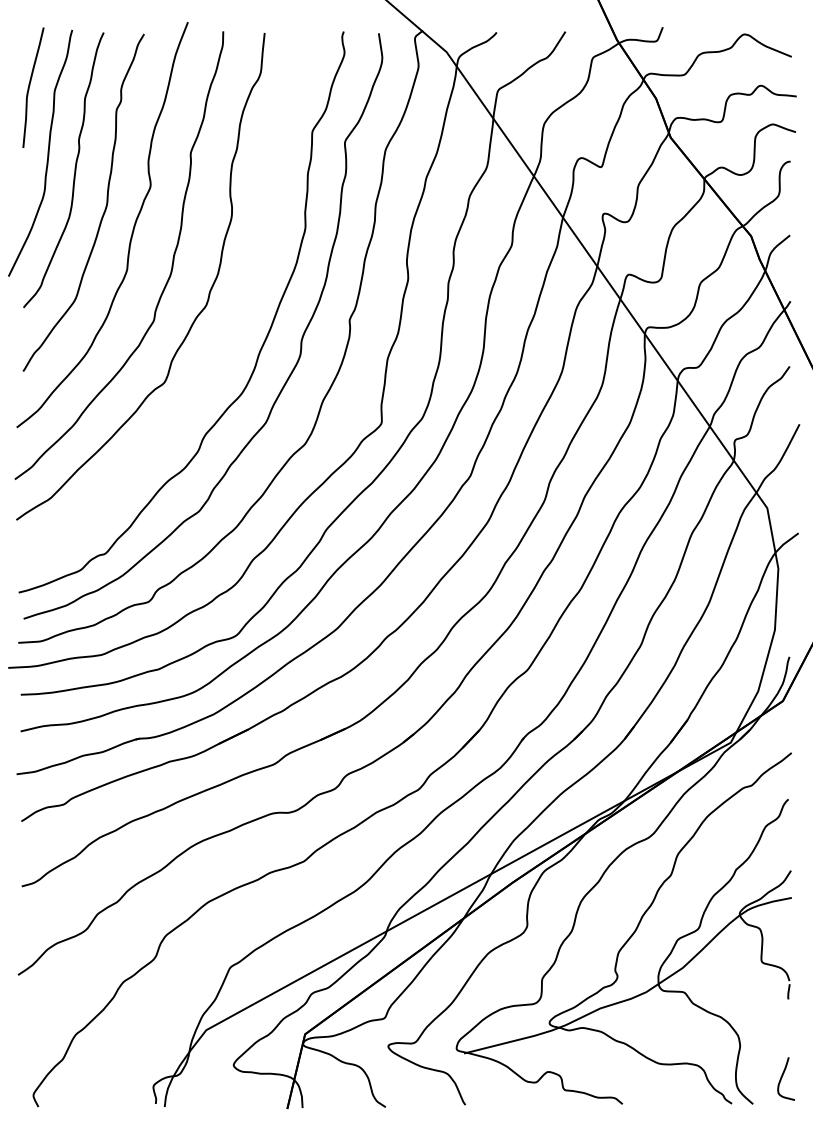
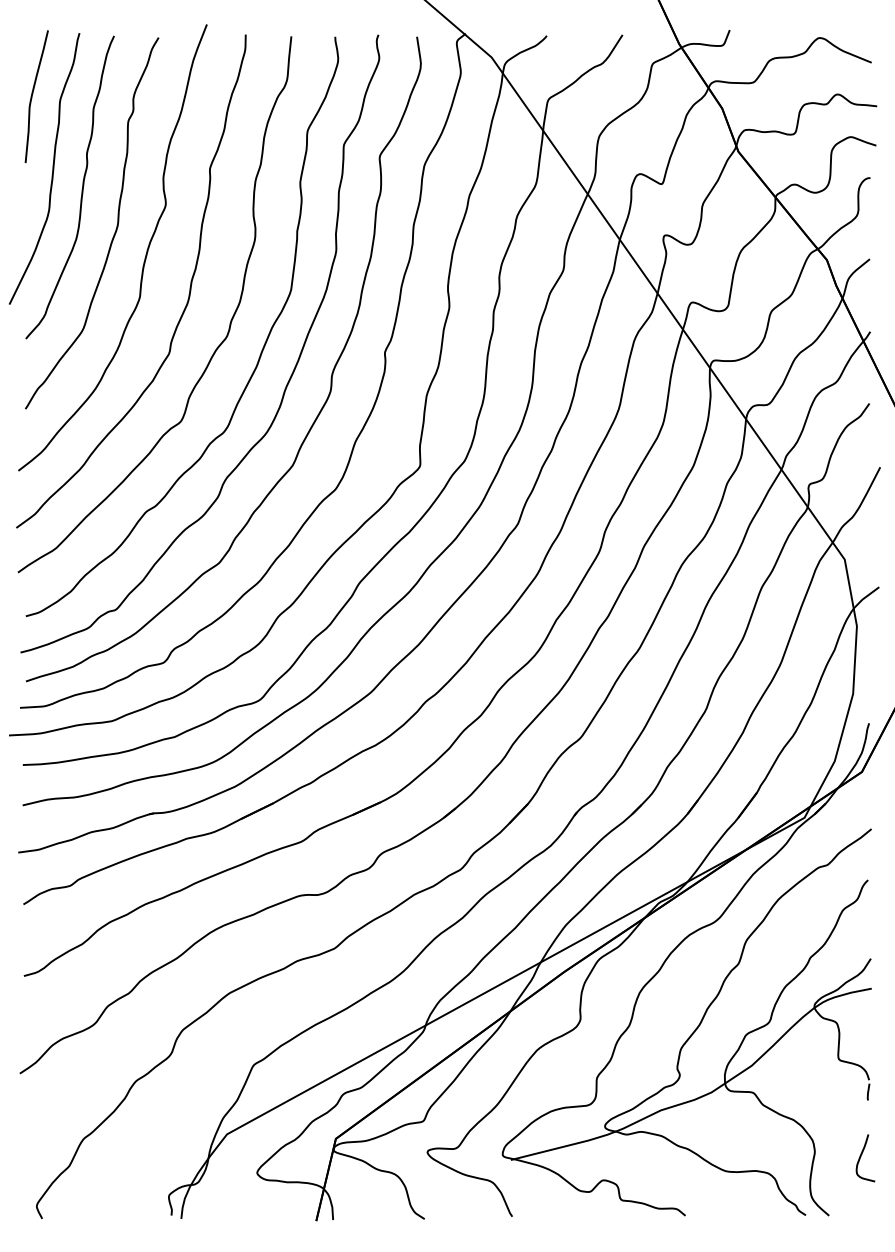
curve: (234, 325) -> (258, 358), added
curve: (782, 1078) -> (861, 1157), moved

